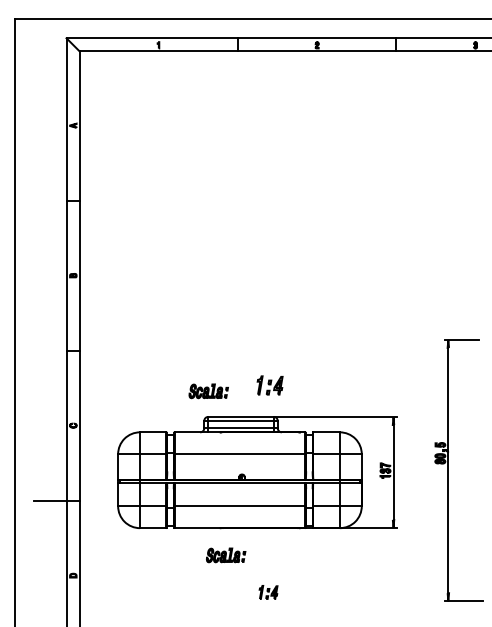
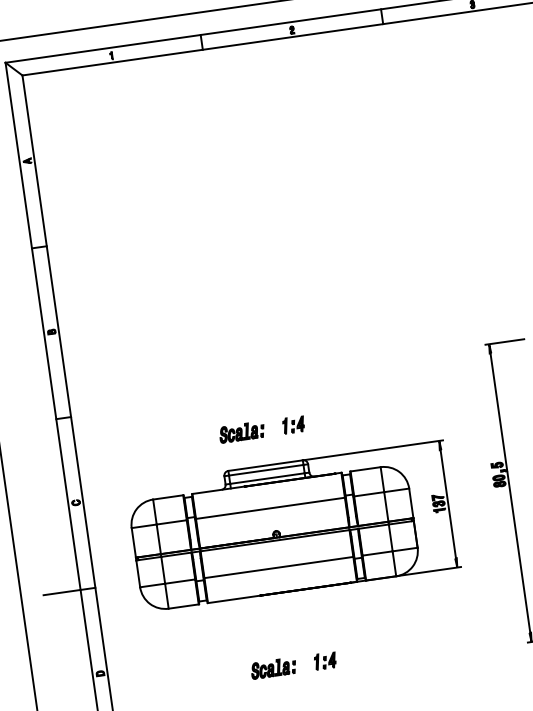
part: (270, 384) -> (293, 423), size x0.71
part: (208, 391) -> (241, 432), moved
part: (226, 555) -> (274, 668), moved

